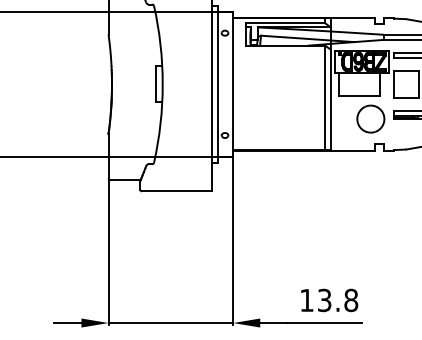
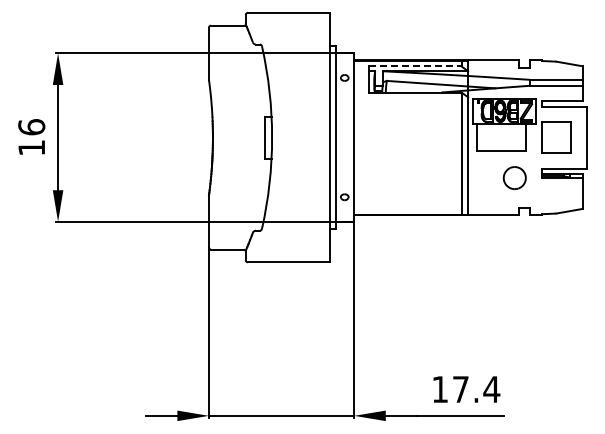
line: (285, 23) -> (415, 66), solid -> dashed
part: (370, 118) -> (514, 177), size x0.7
text: (338, 300) -> (476, 389), 13.8 -> 17.4

